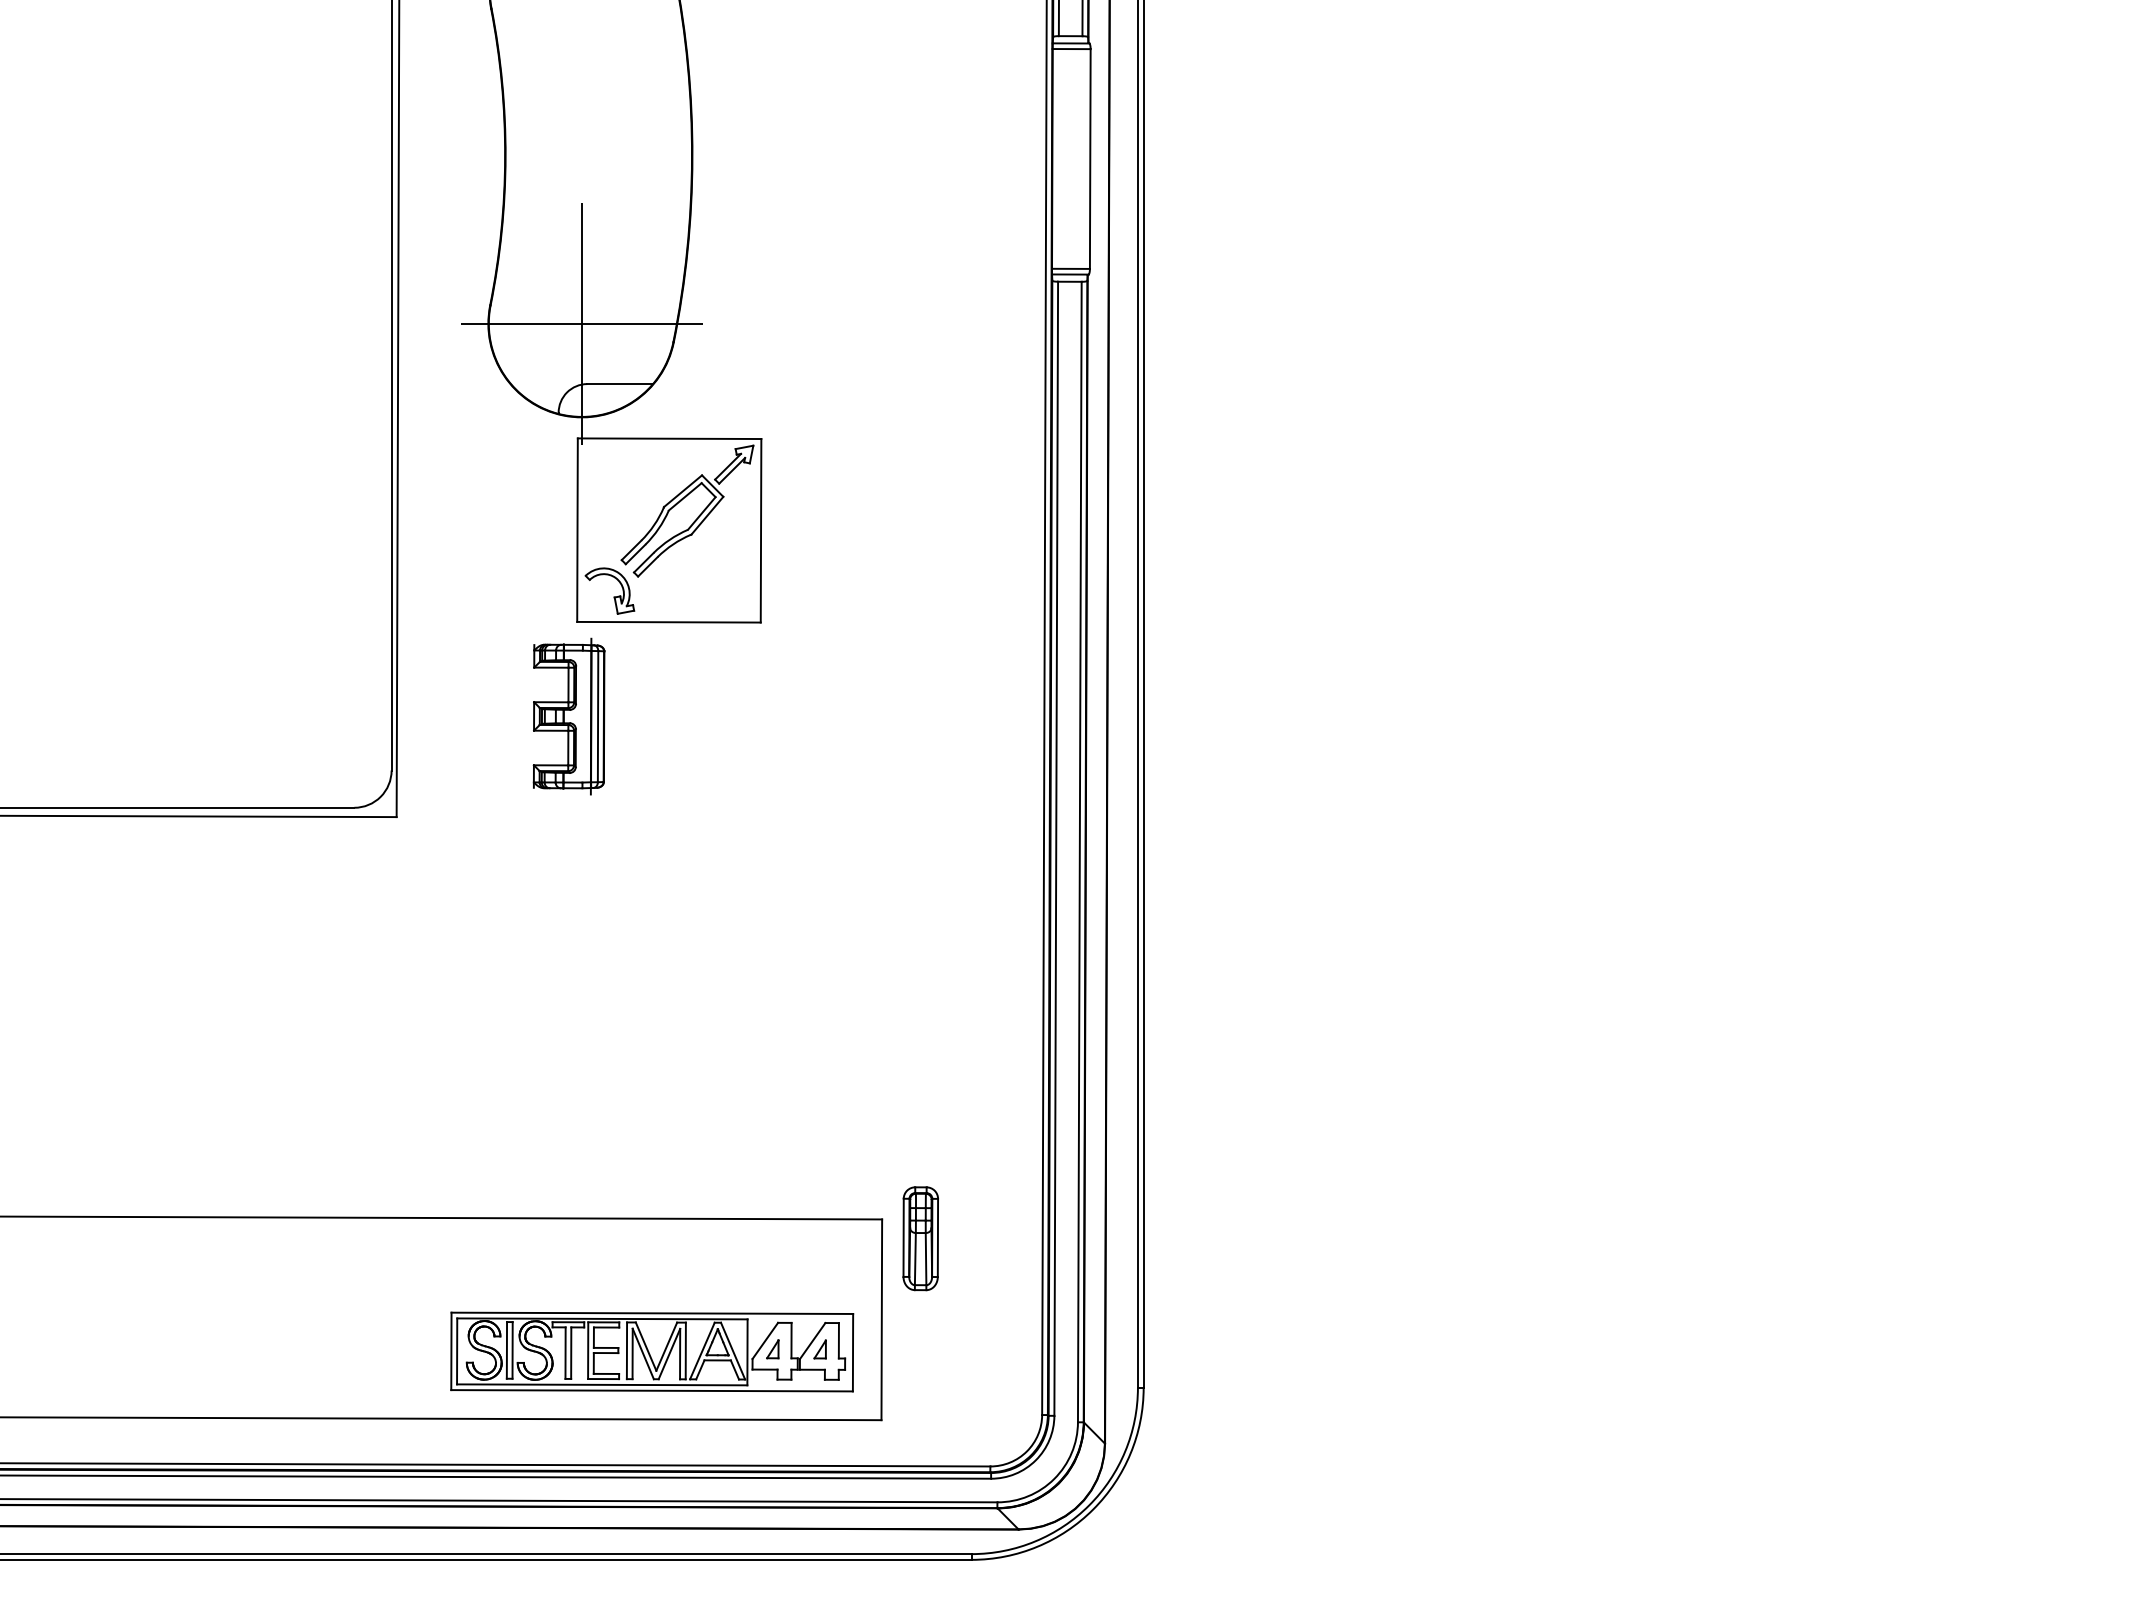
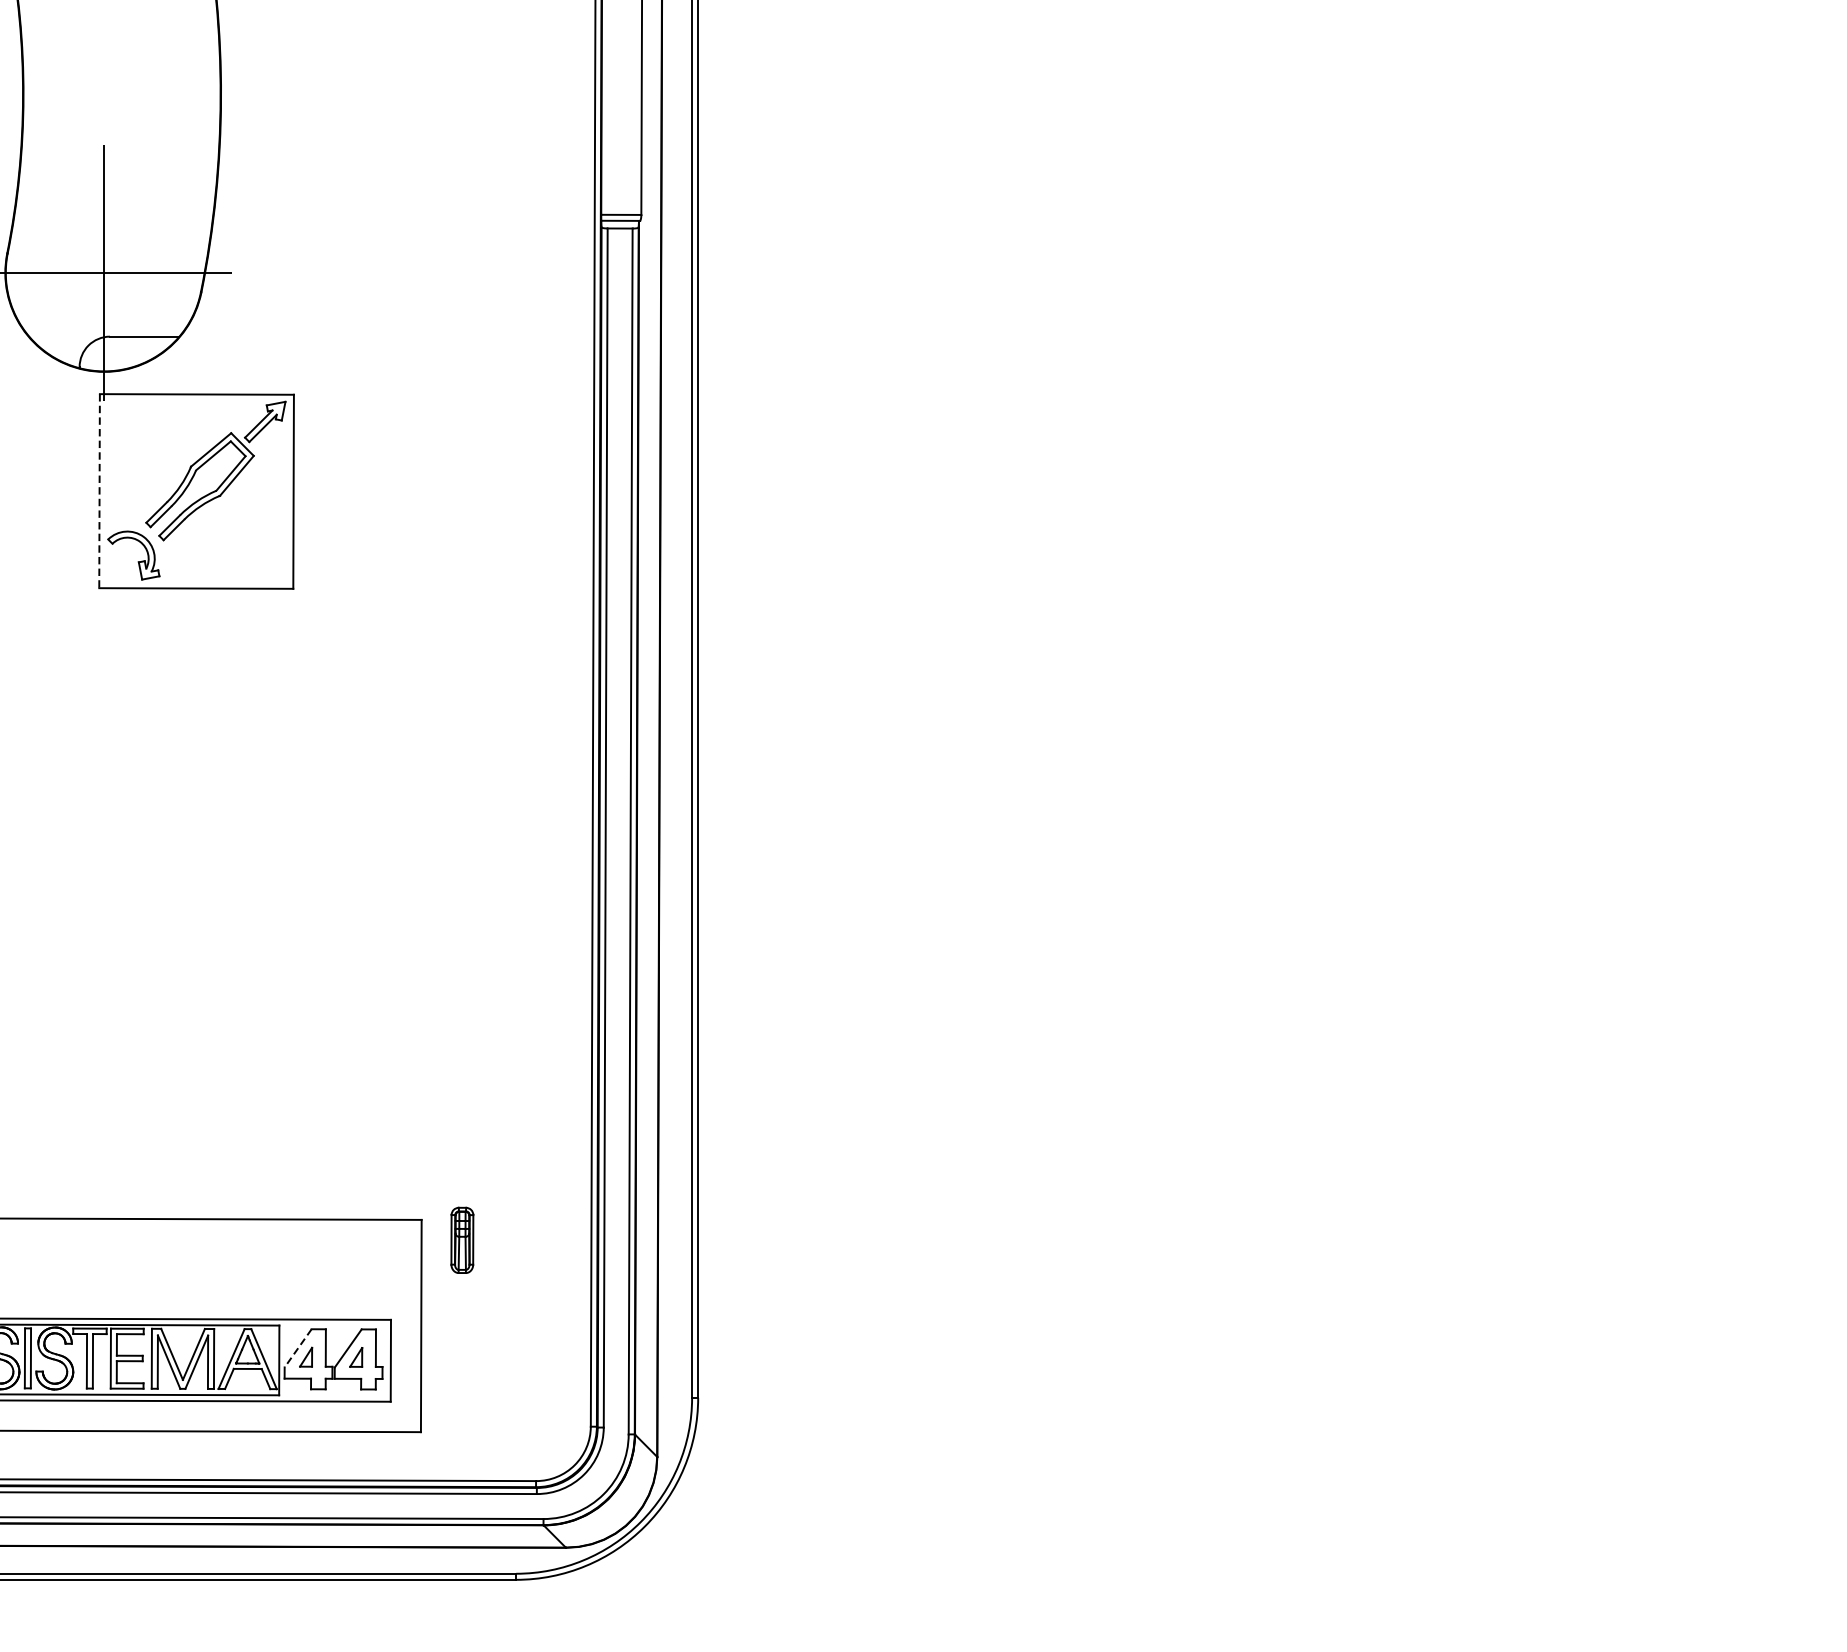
line: (577, 530) -> (99, 491), solid -> dashed
part: (568, 716) -> (90, 688), removed
part: (920, 1238) -> (462, 1240), size x0.6
line: (765, 1341) -> (298, 1348), solid -> dashed

